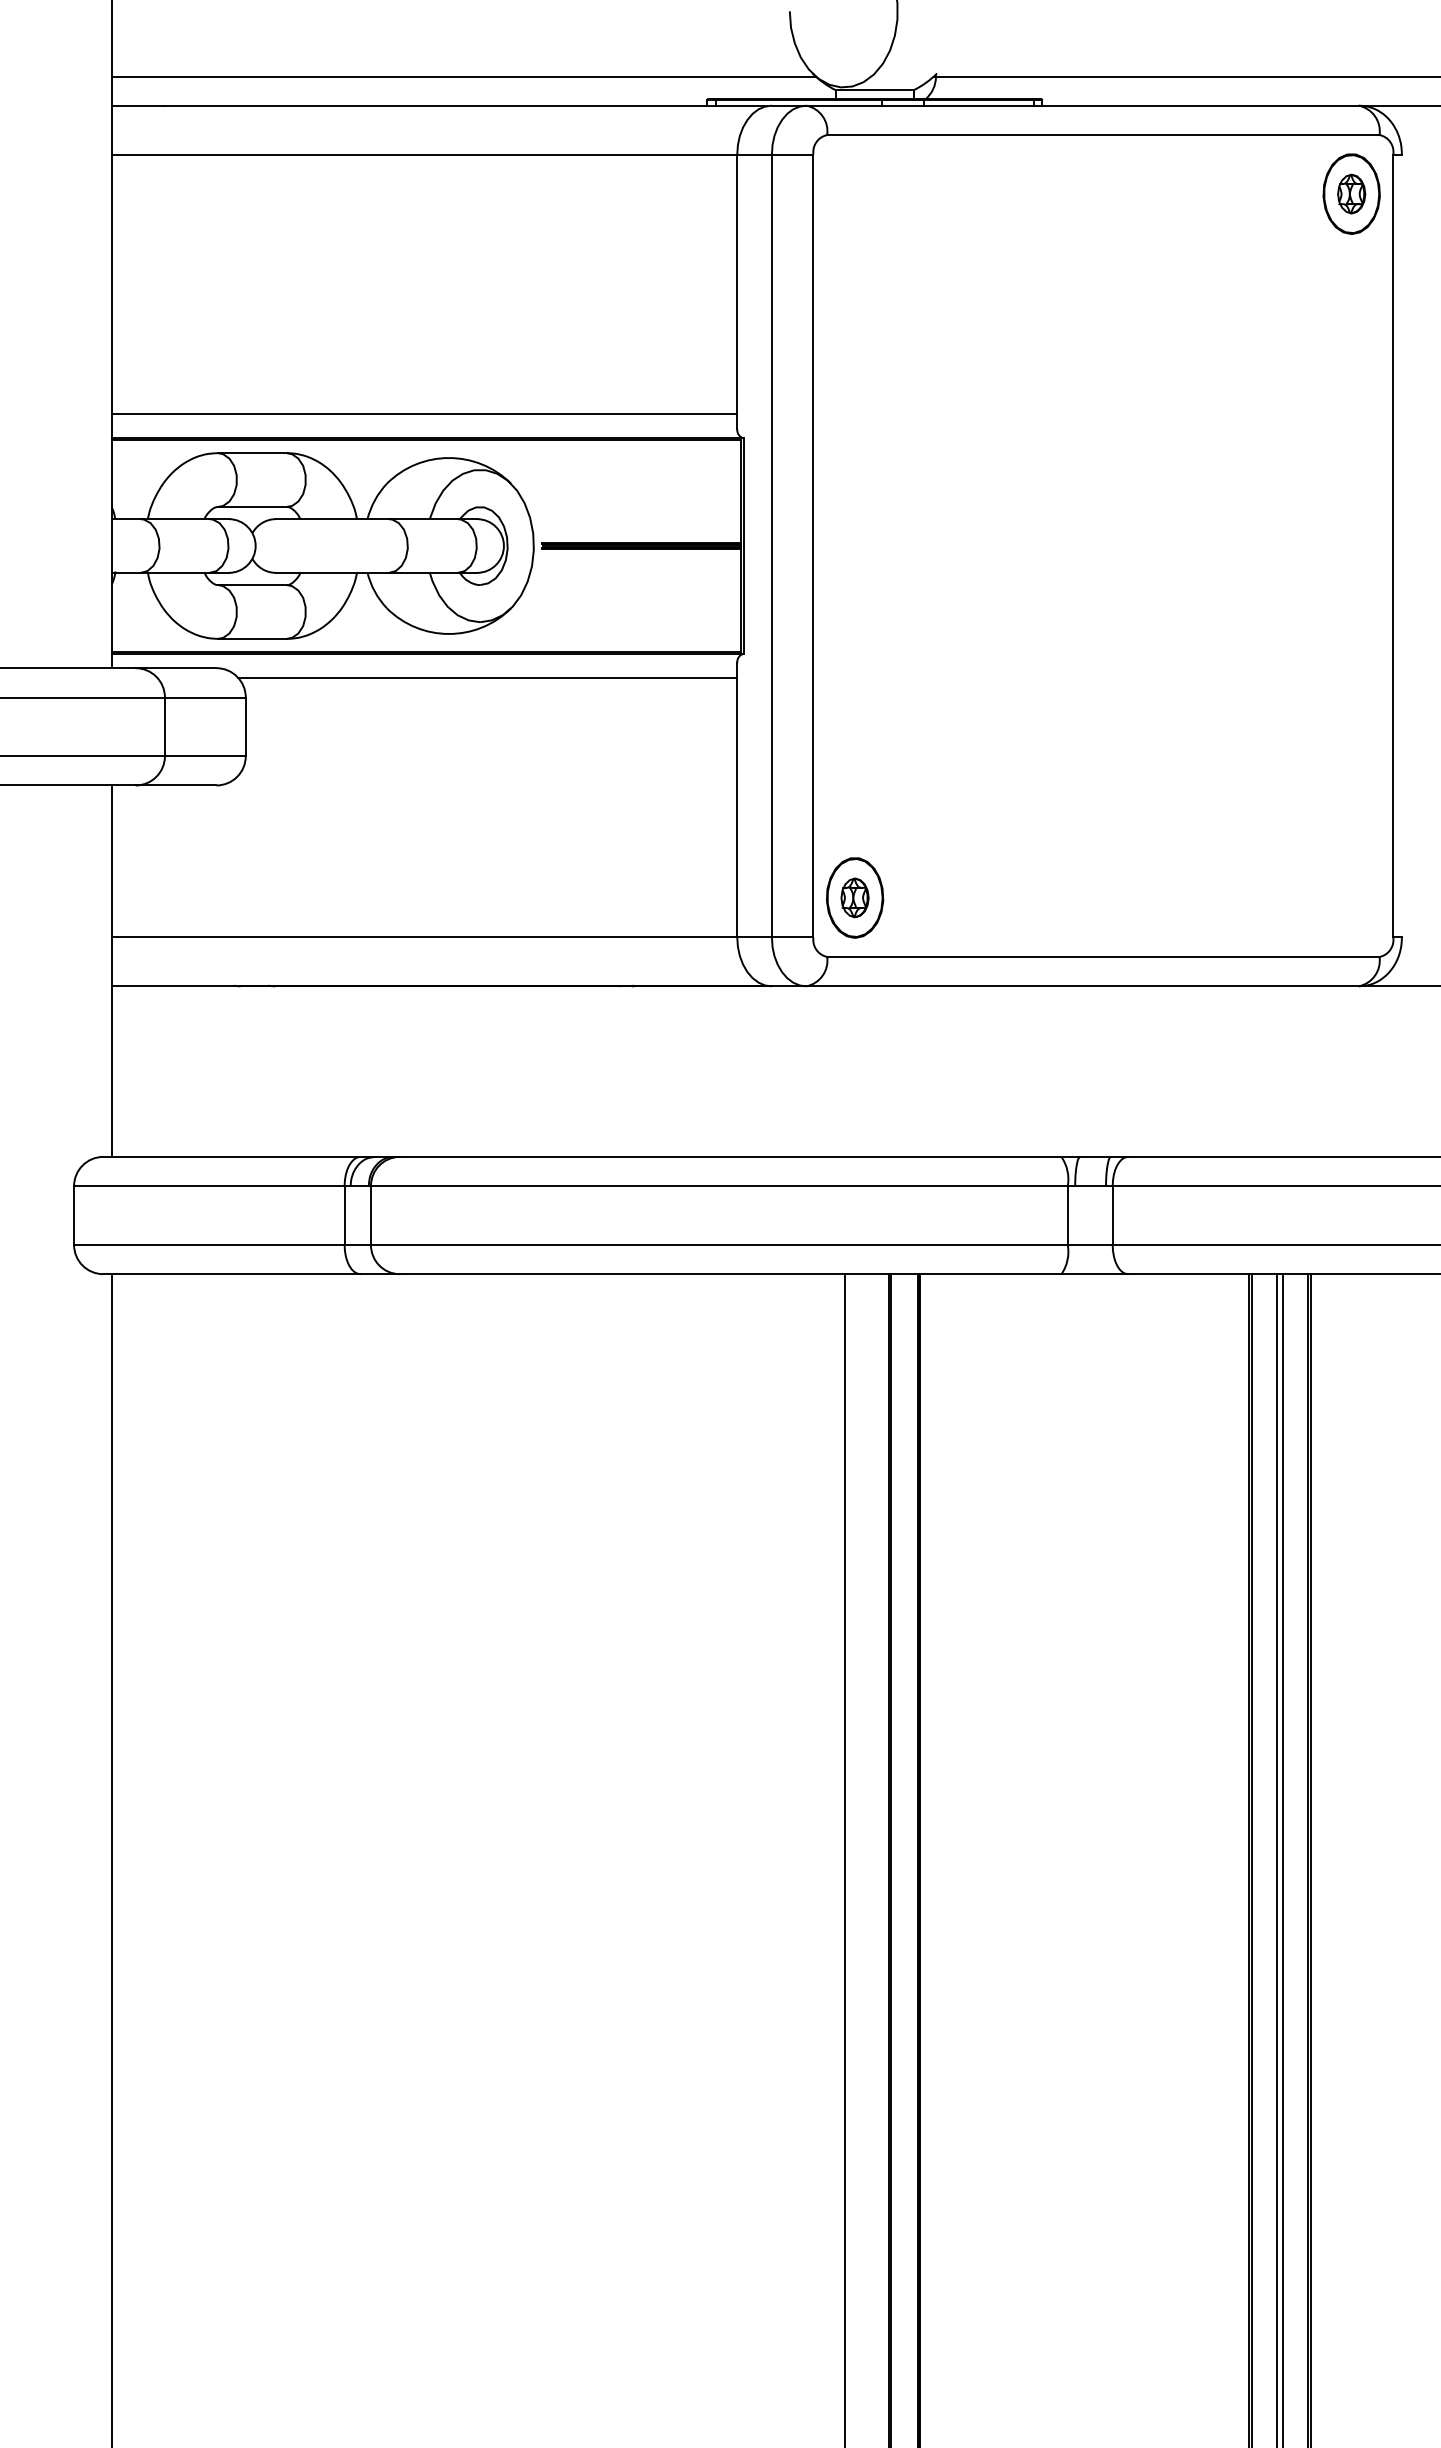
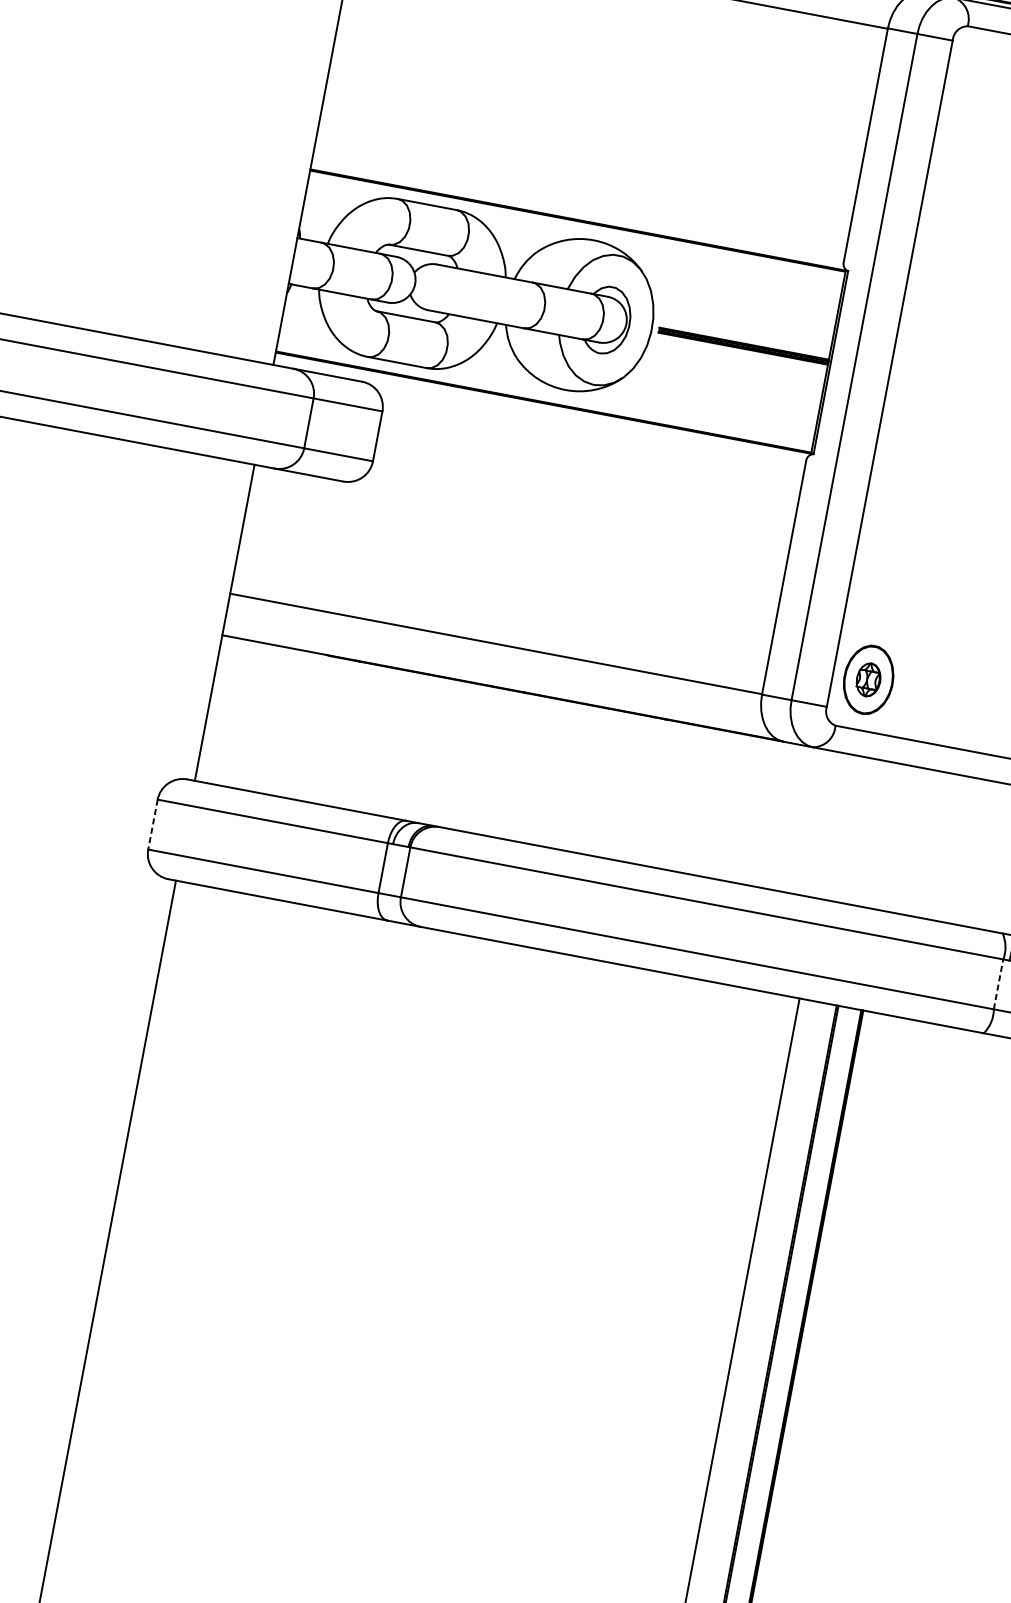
line: (424, 414) -> (579, 199), removed
line: (487, 677) -> (591, 433), removed
line: (1067, 1215) -> (998, 984), solid -> dashed
line: (74, 1216) -> (153, 825), solid -> dashed

